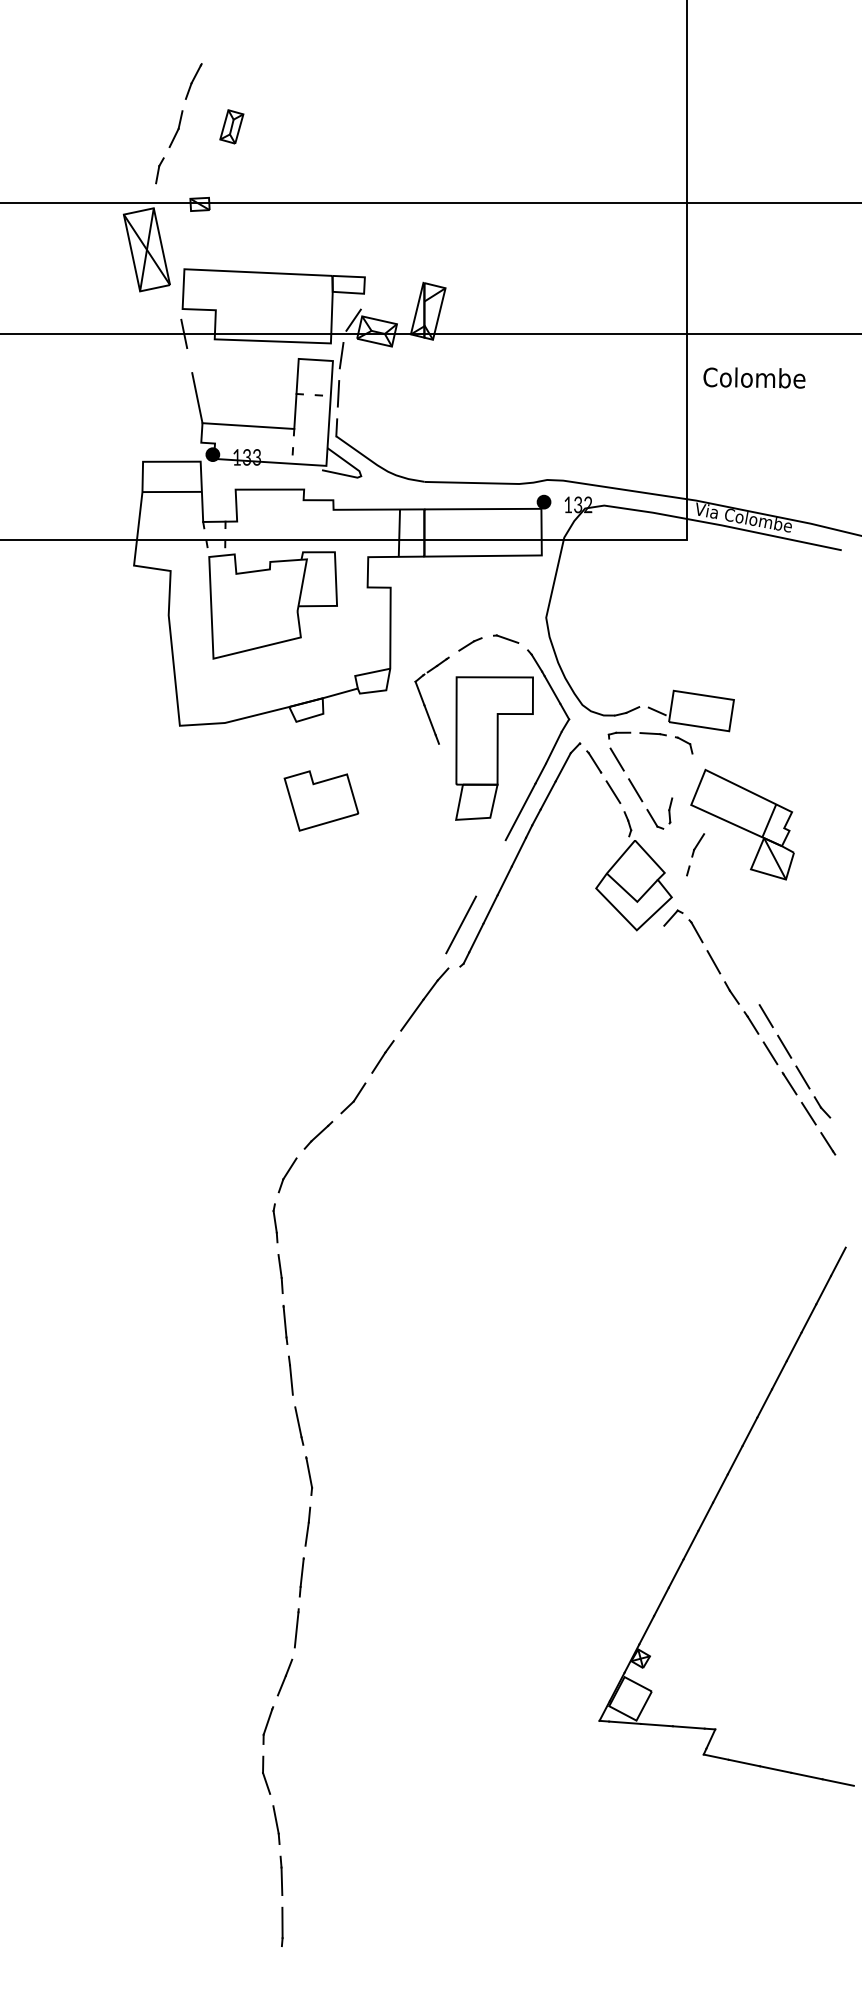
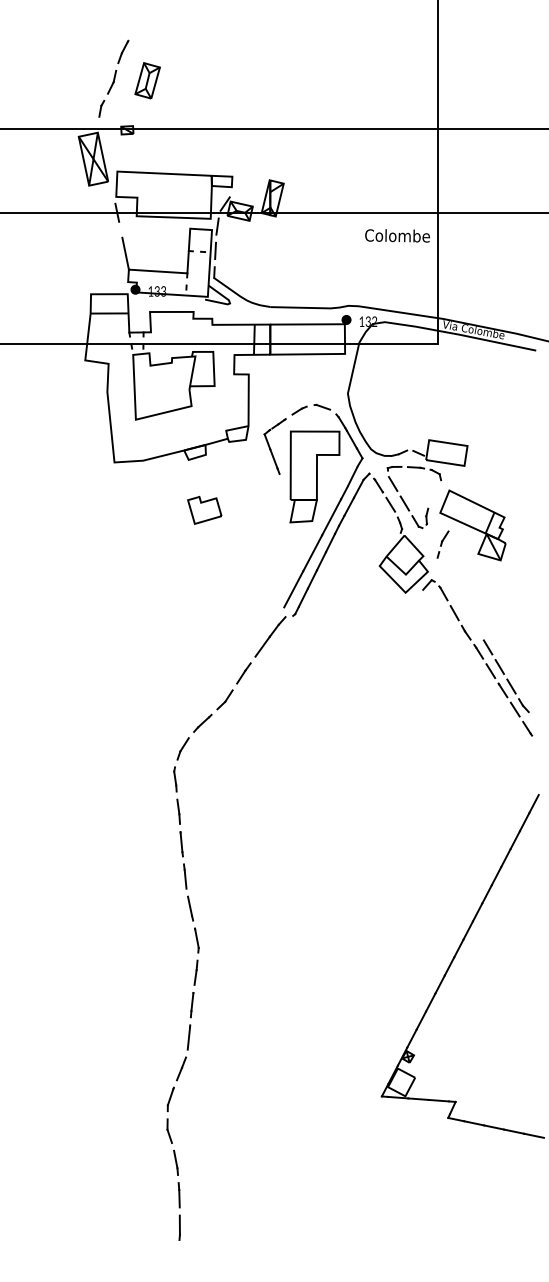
part: (231, 126) -> (147, 80), size x1.67
text: (754, 377) -> (397, 235), moved
part: (321, 801) -> (204, 510), size x0.71
line: (490, 868) -> (312, 553), added

